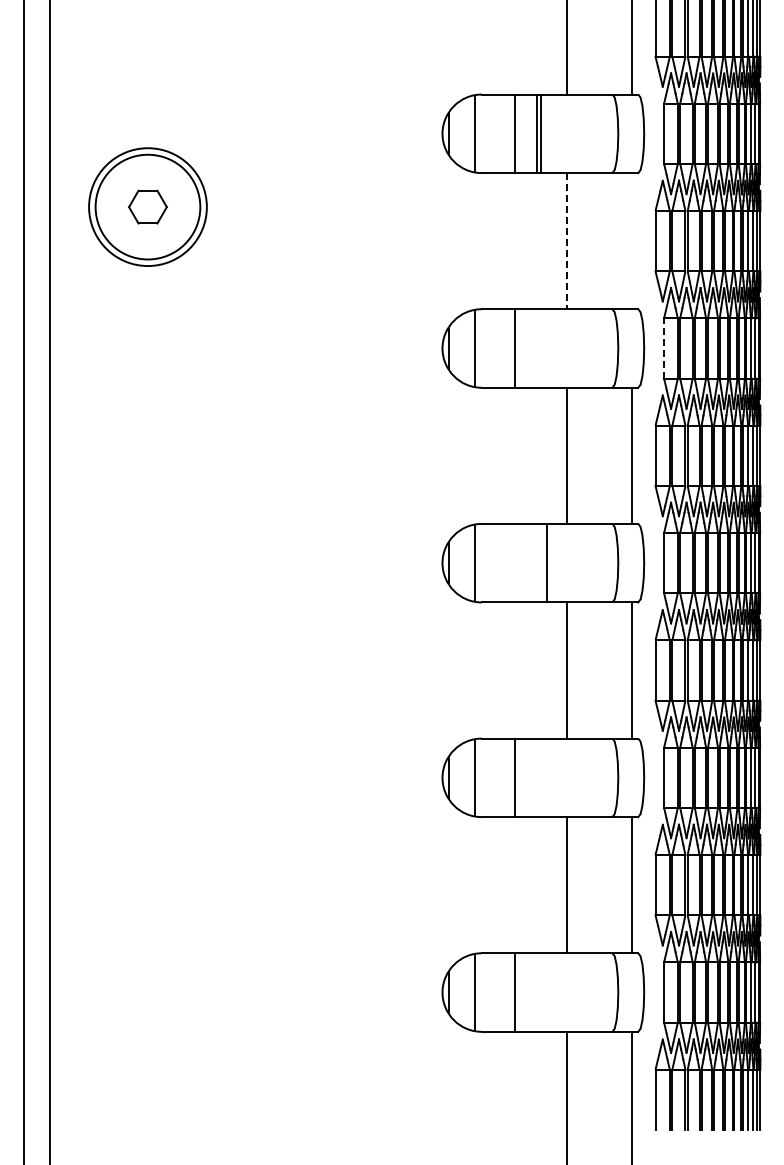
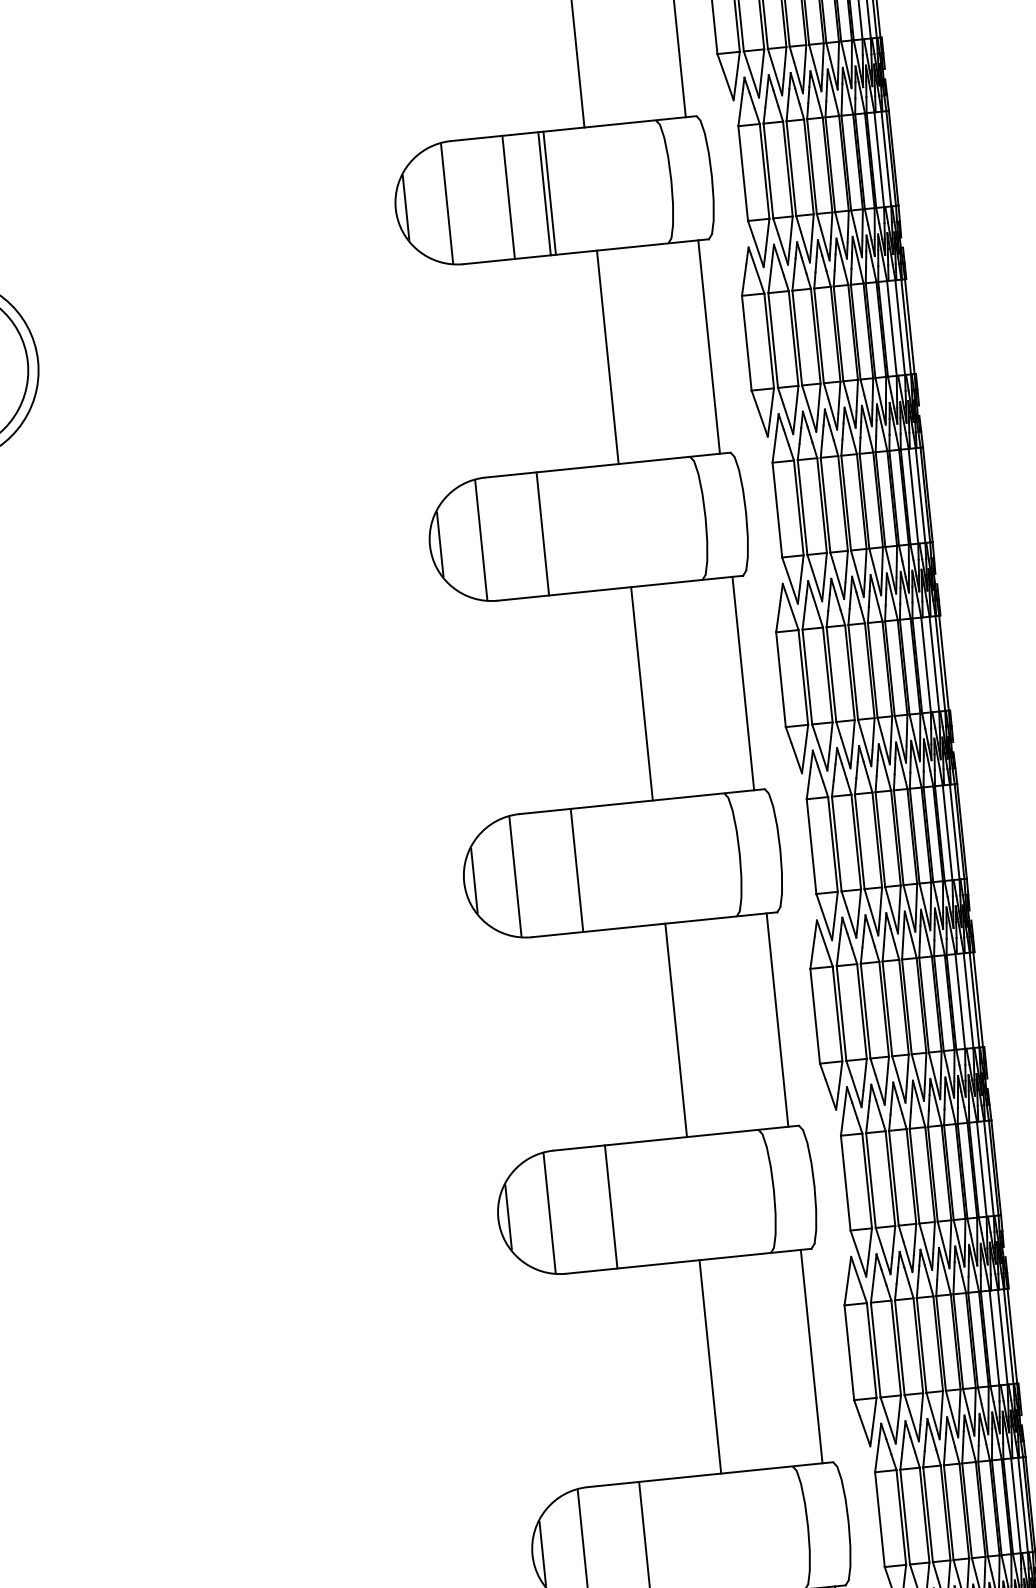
line: (566, 241) -> (607, 357), dashed -> solid
line: (631, 241) -> (709, 347), added
line: (664, 348) -> (777, 510), dashed -> solid
line: (546, 562) -> (576, 869), moved

